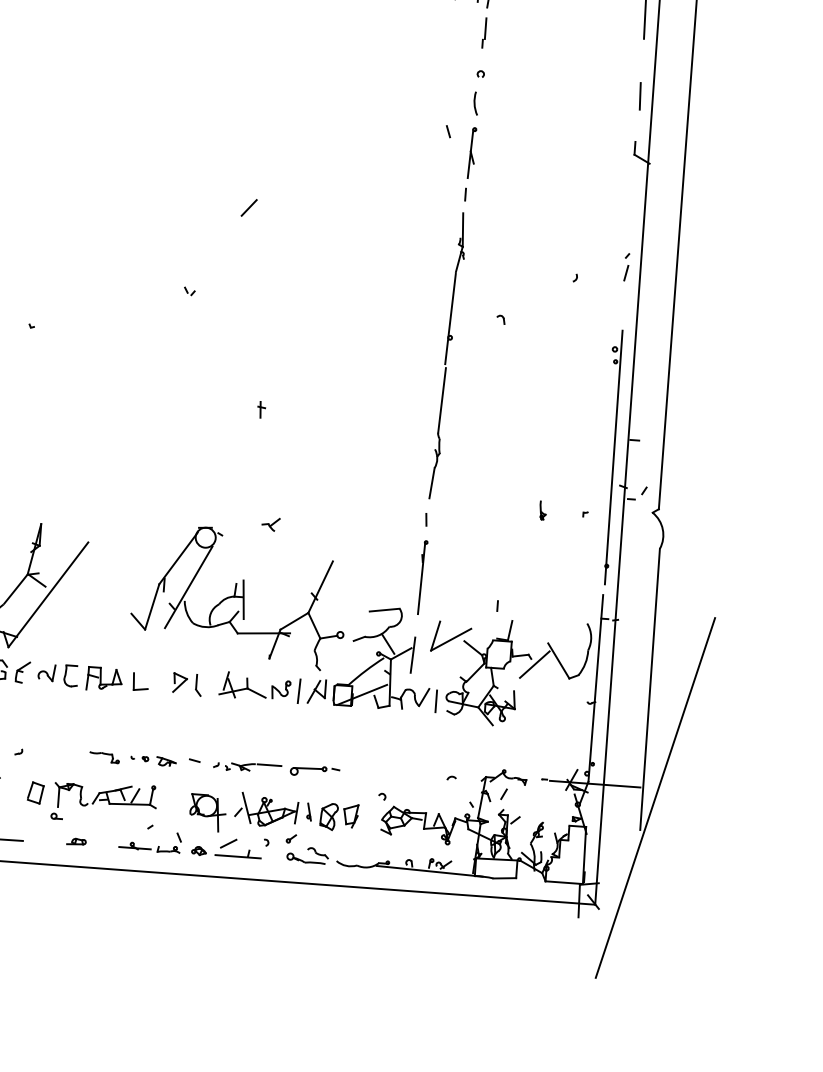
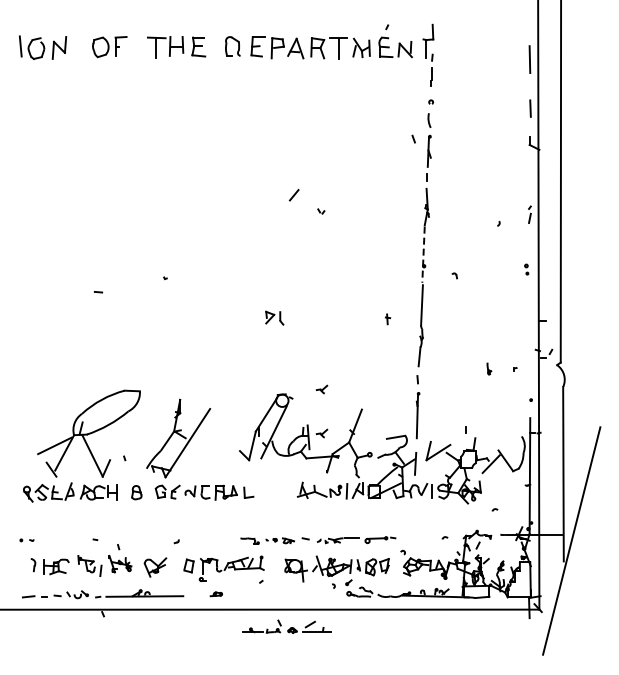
part: (190, 291) -> (321, 211), moved
part: (500, 319) -> (454, 275), moved
line: (450, 320) -> (423, 255), solid -> dashed
part: (262, 410) -> (388, 319), moved
line: (613, 457) -> (530, 332), removed
part: (264, 595) -> (321, 433), added
part: (187, 683) -> (274, 317), moved
arc: (534, 738) -> (494, 509), added
part: (215, 764) -> (318, 540), moved
part: (189, 843) -> (286, 626), moved

